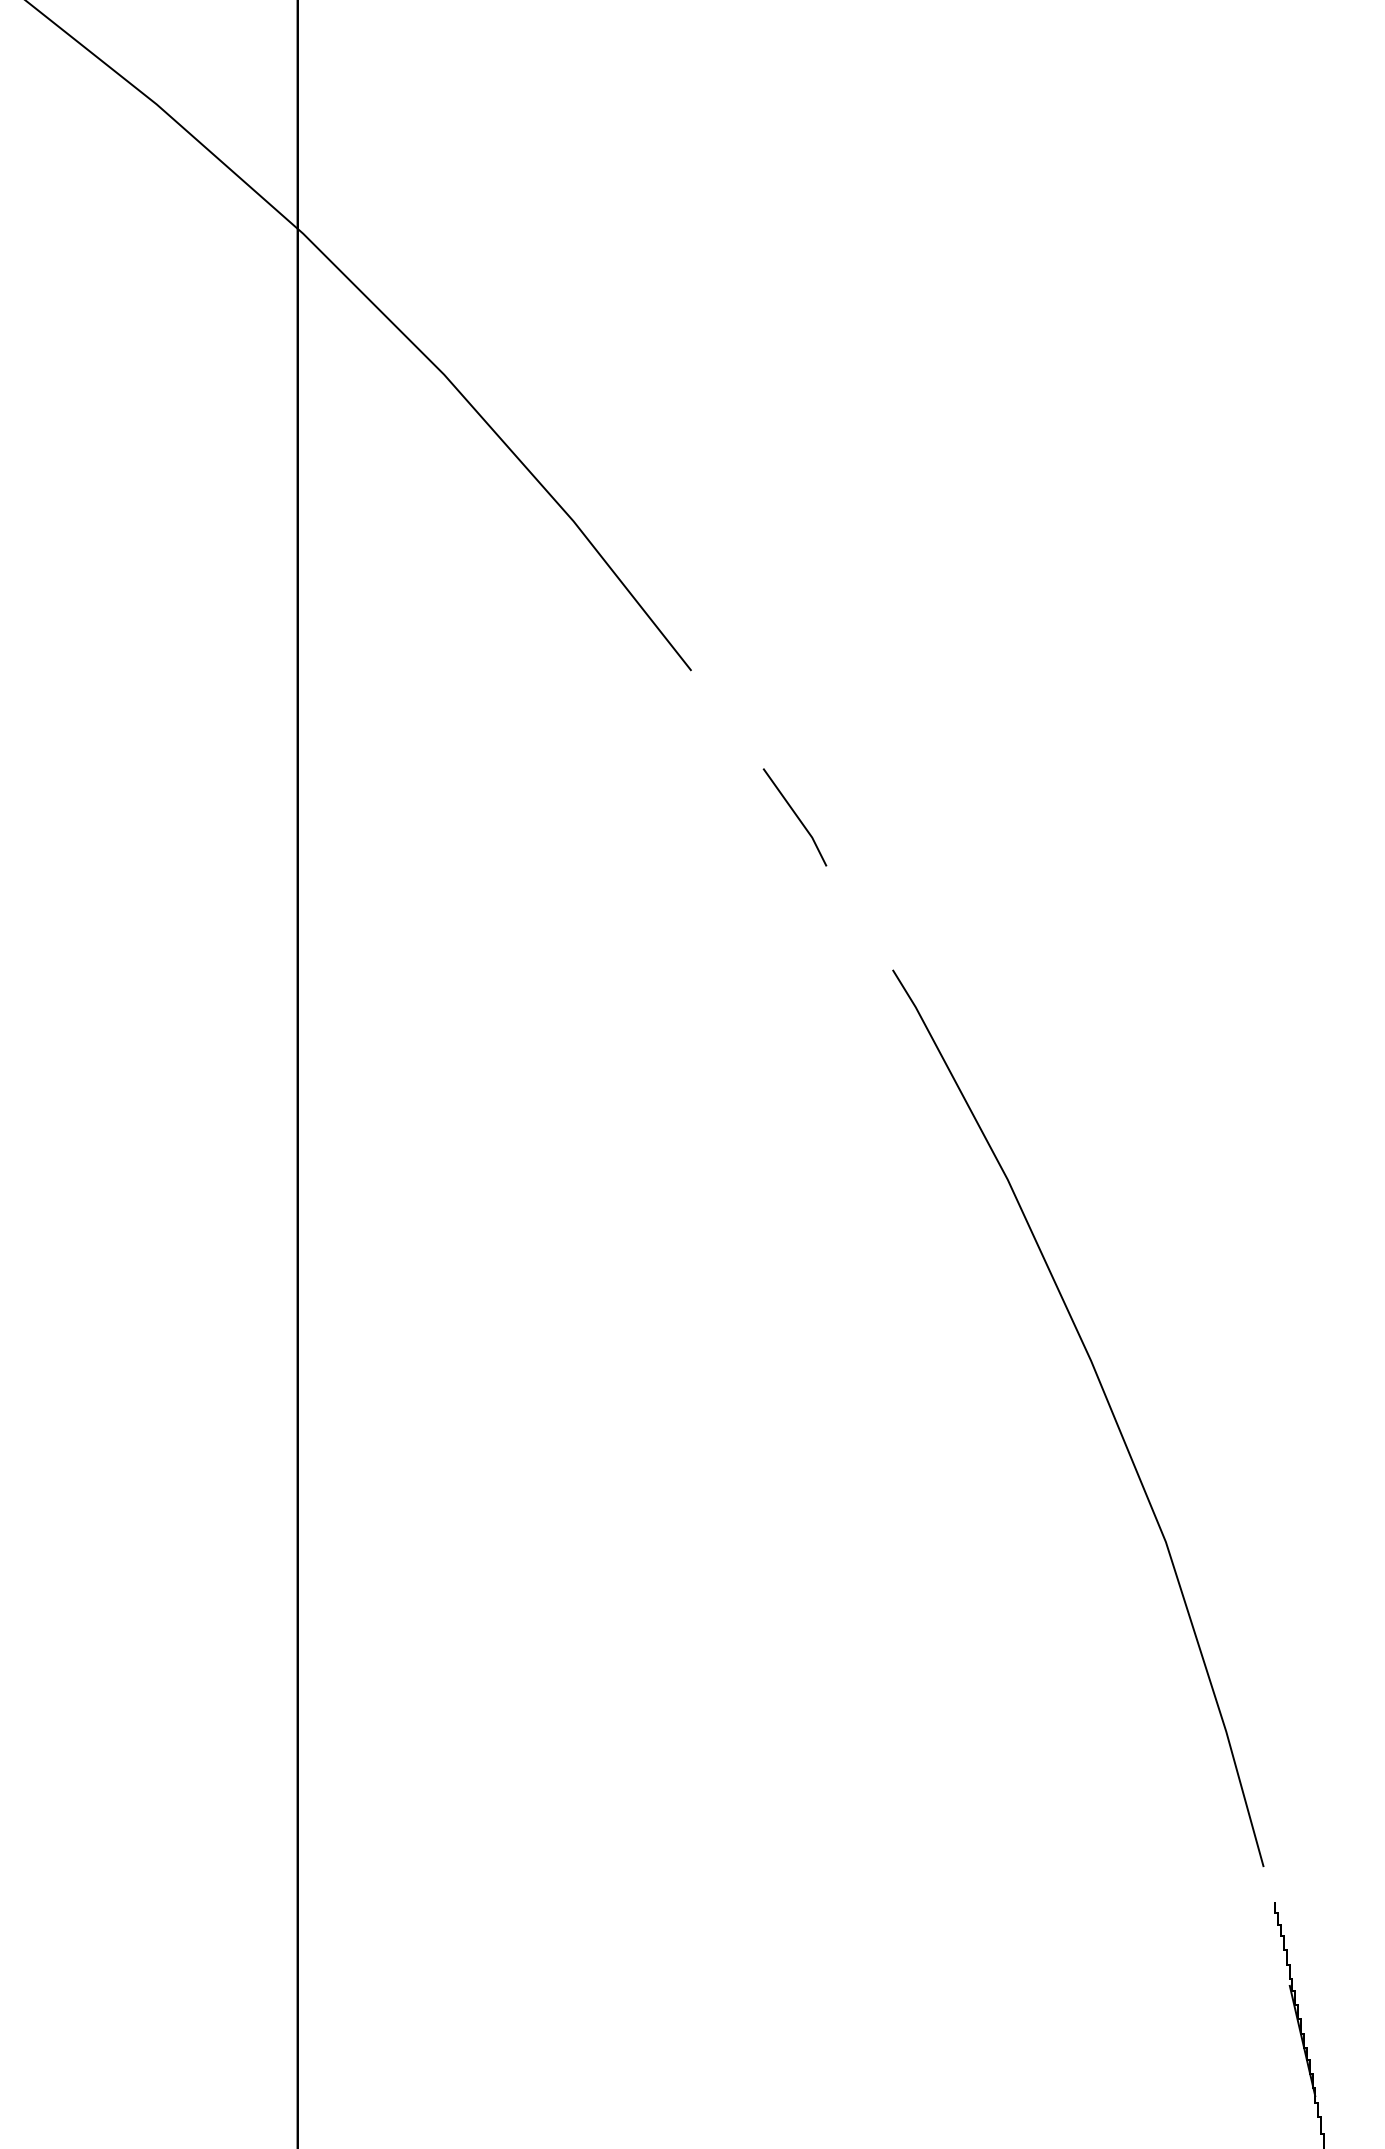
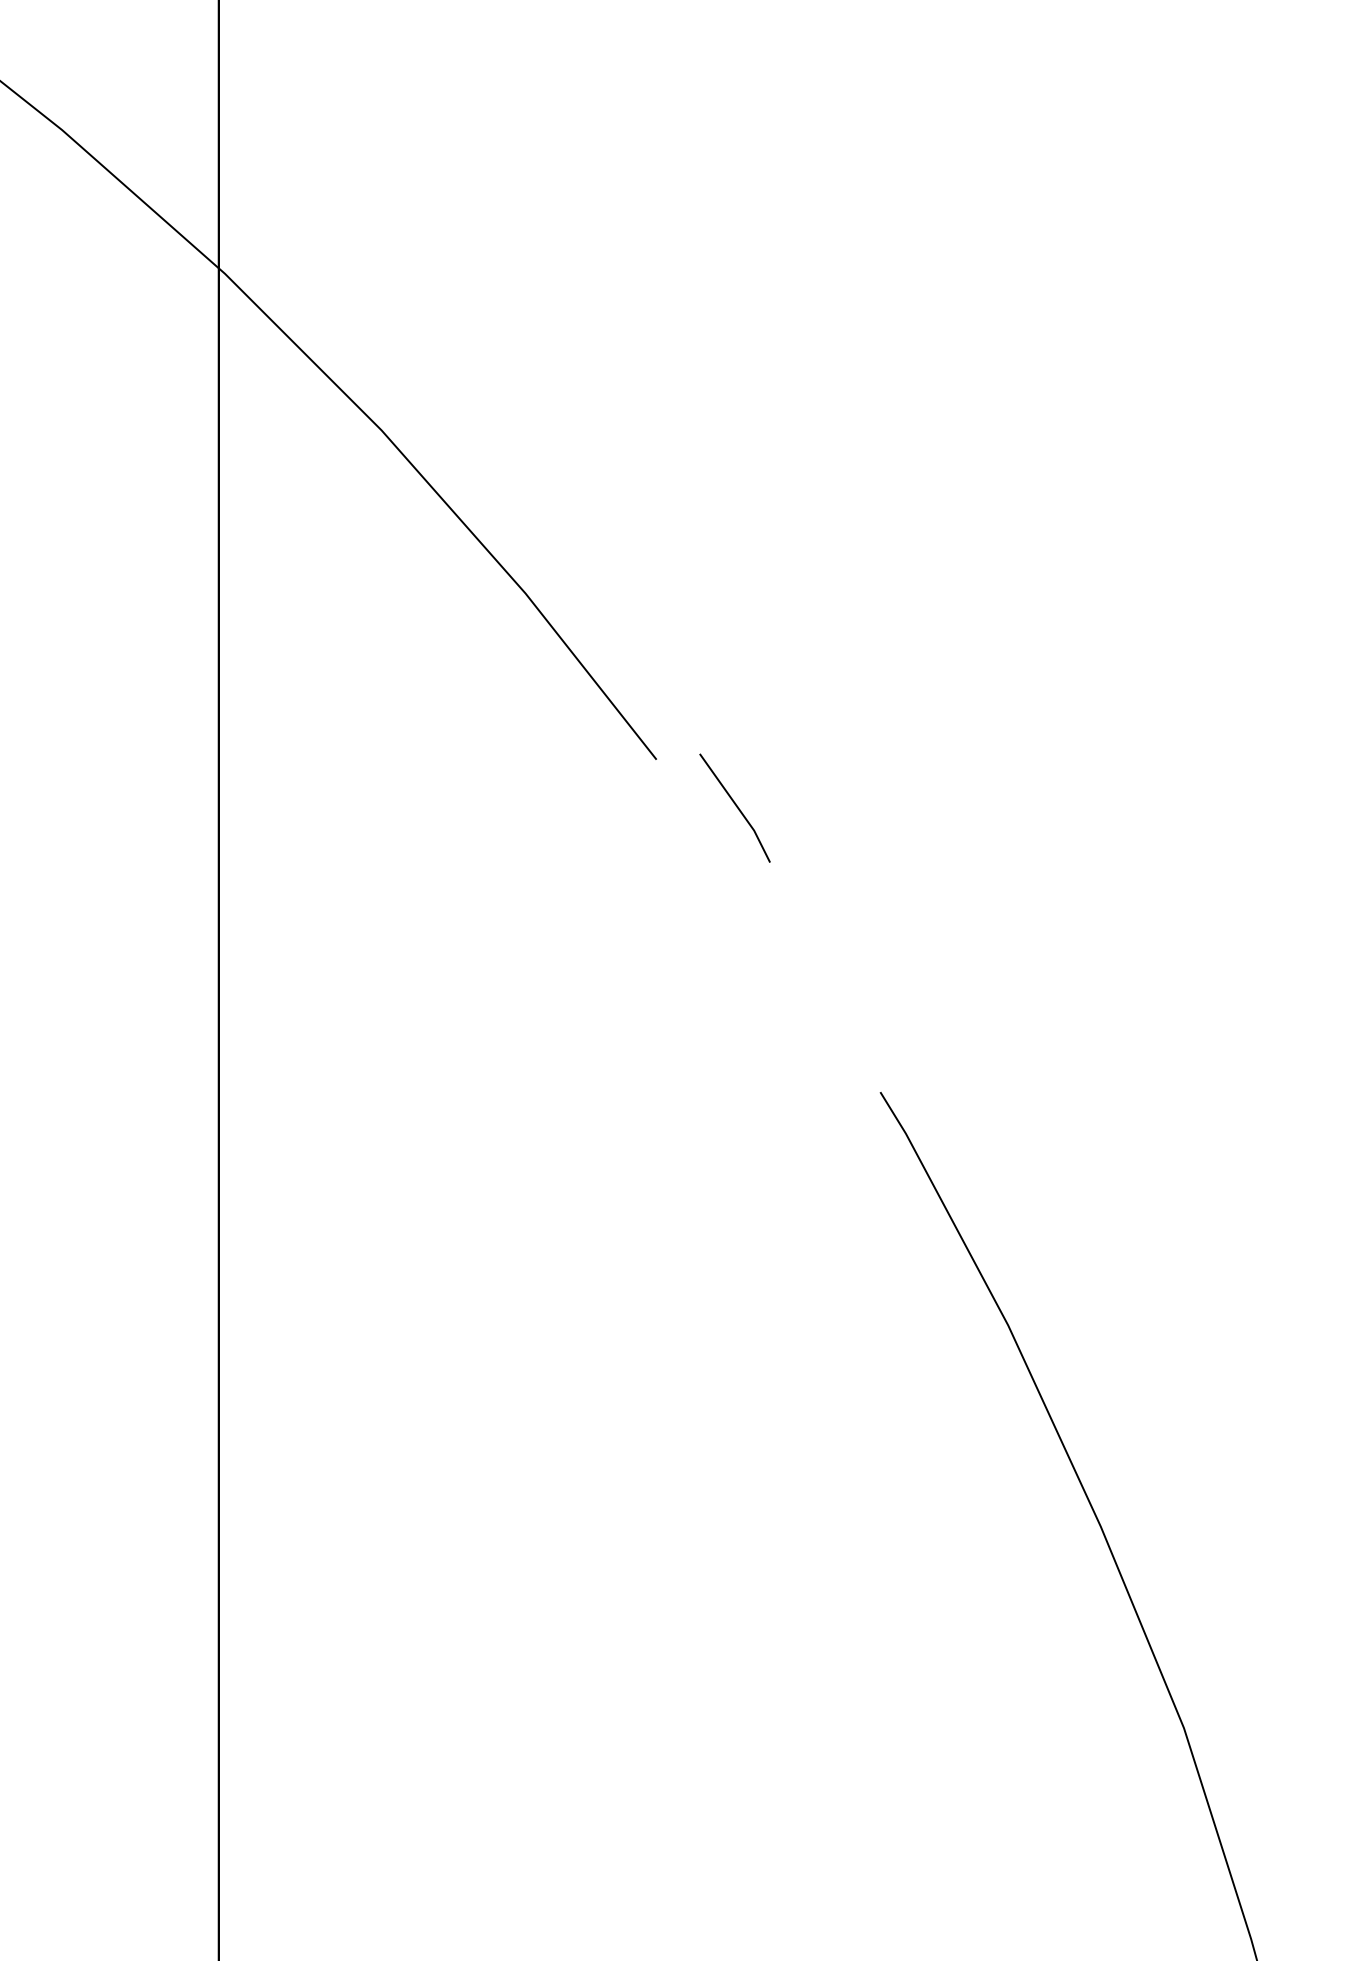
line: (796, 817) -> (736, 808), moved

